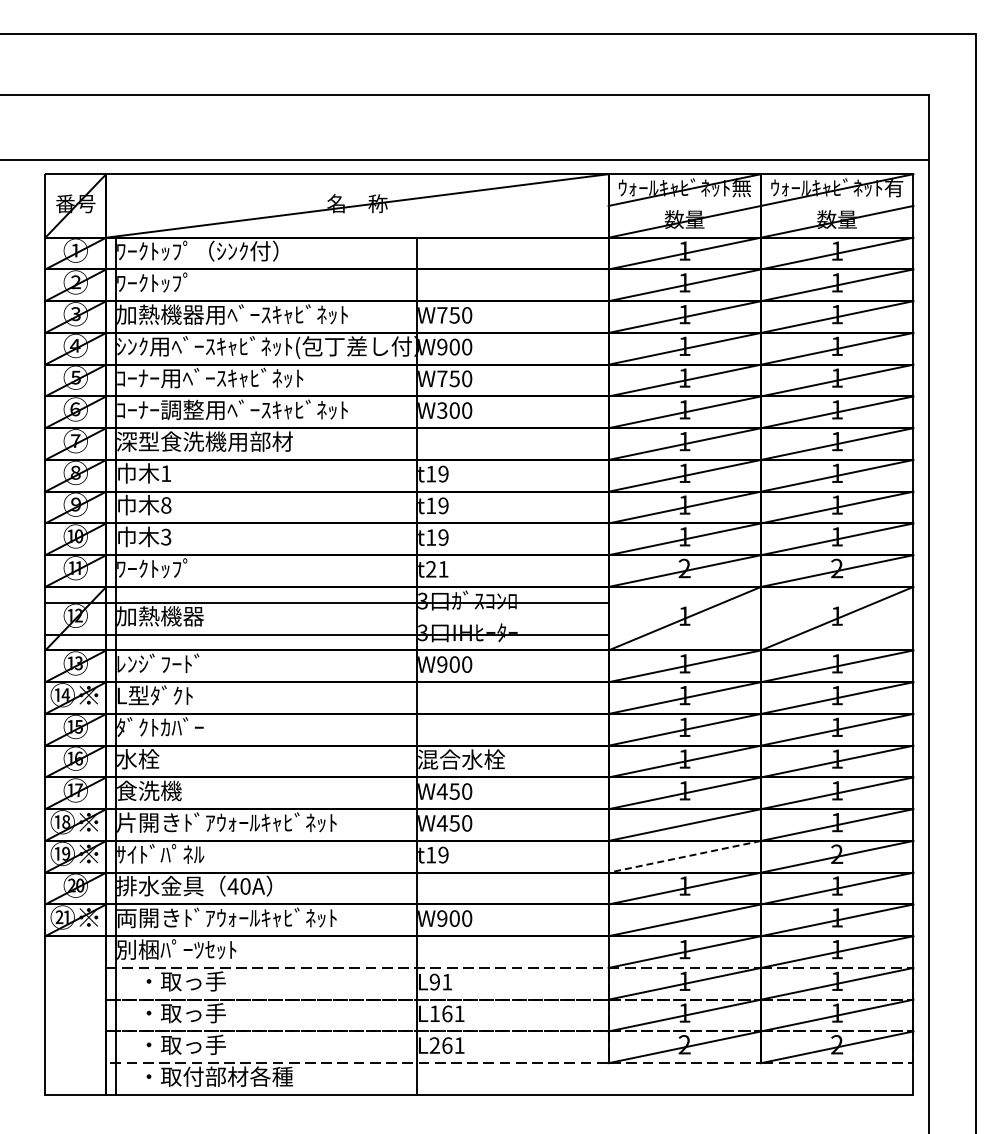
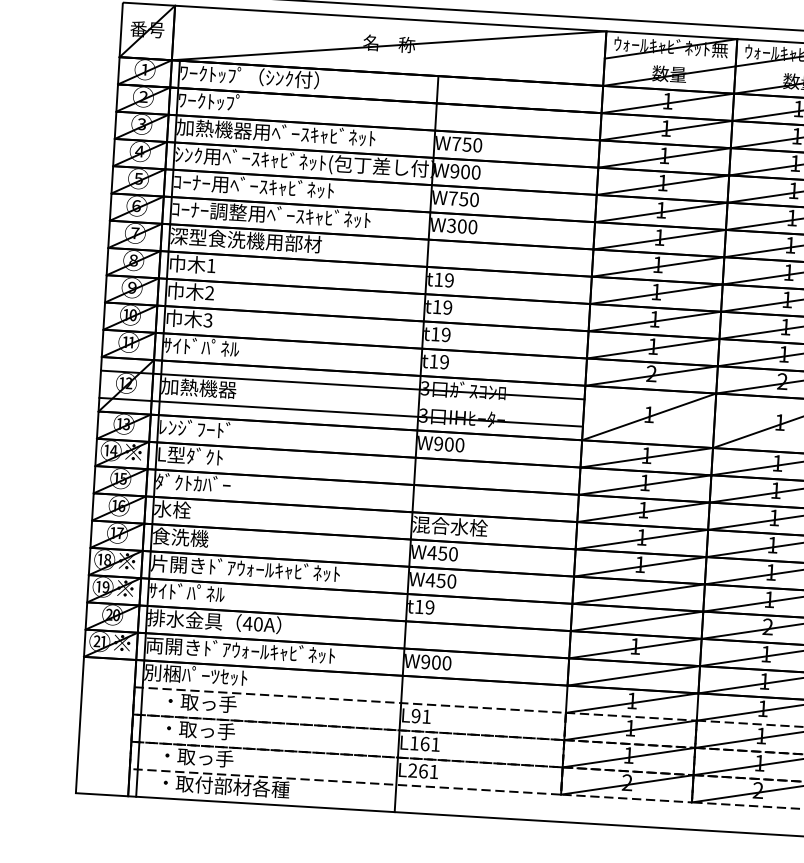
text: (166, 505) -> (209, 293), 8 -> 2
text: (160, 568) -> (201, 347), ﾜｰｸﾄｯﾌﾟ -> ｻｲﾄﾞﾊﾟﾈﾙ
text: (437, 569) -> (439, 362), t21 -> t19
line: (684, 856) -> (636, 621), dashed -> solid

